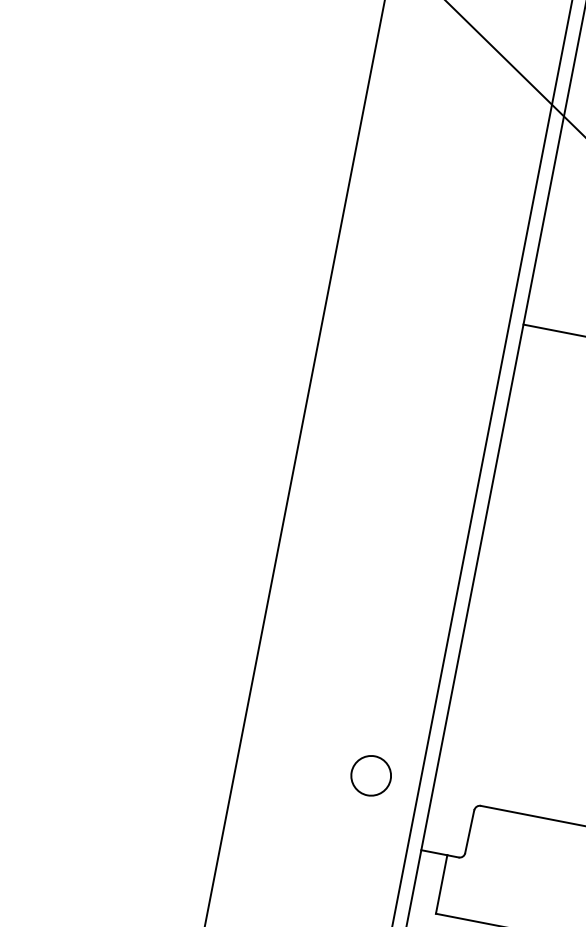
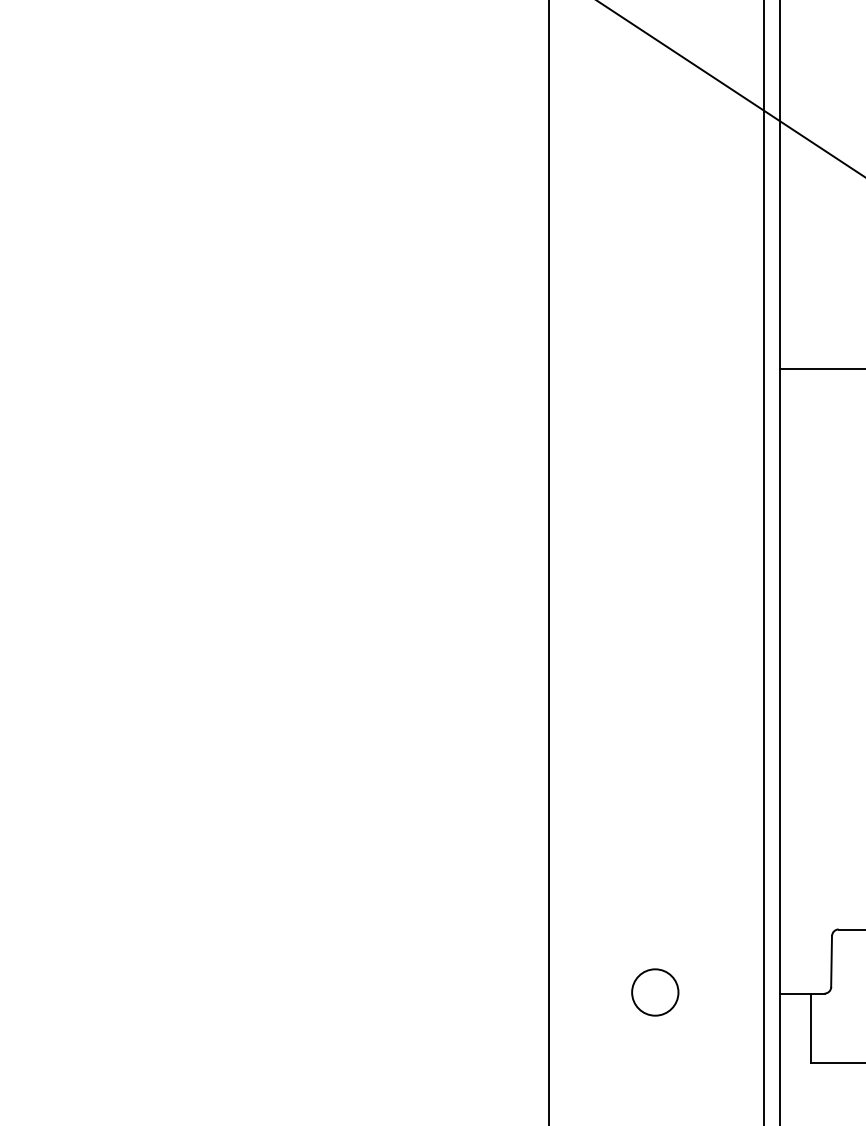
circle: (371, 775) -> (655, 992), moved

